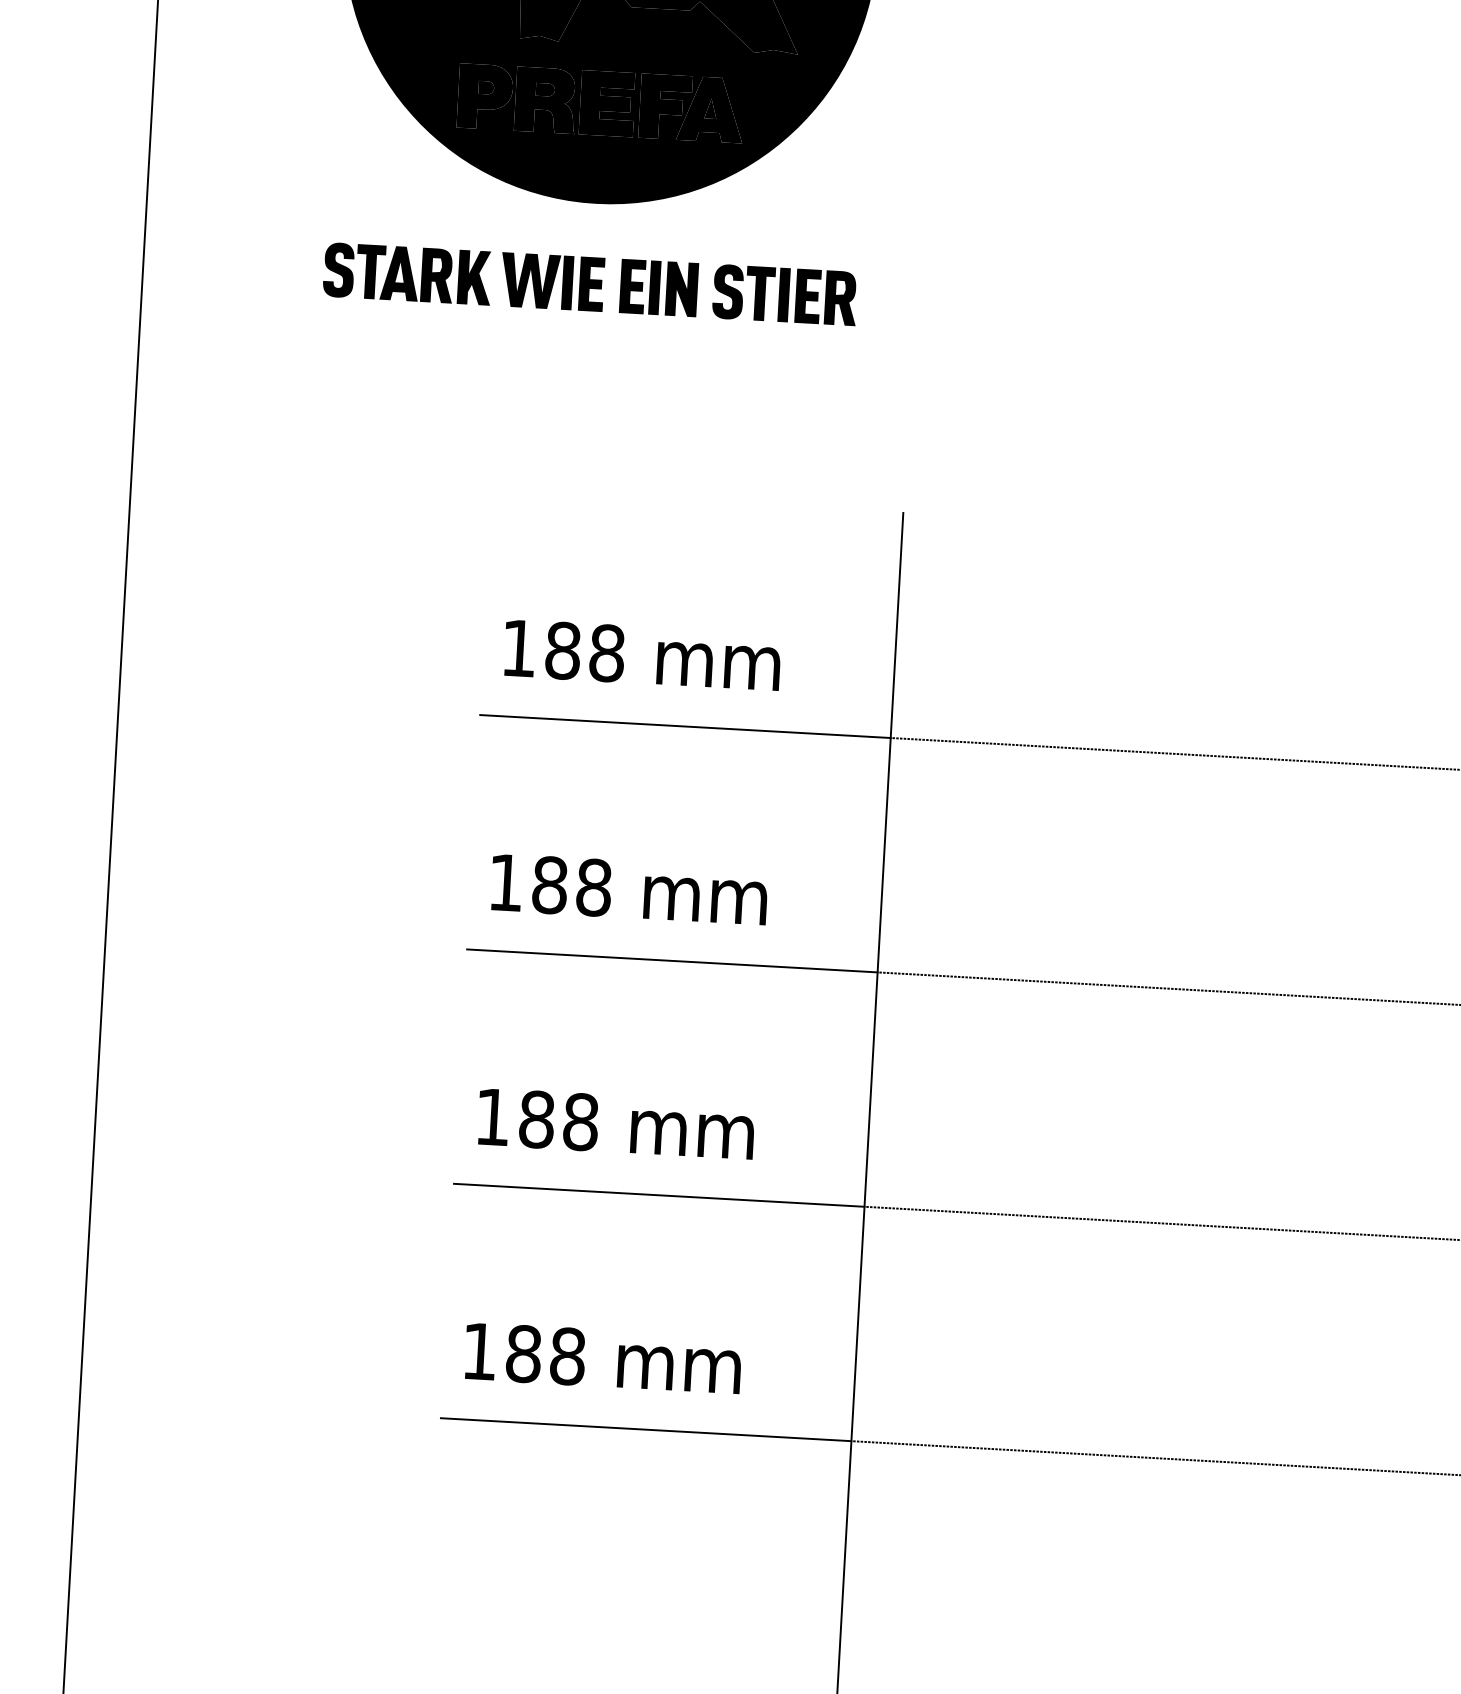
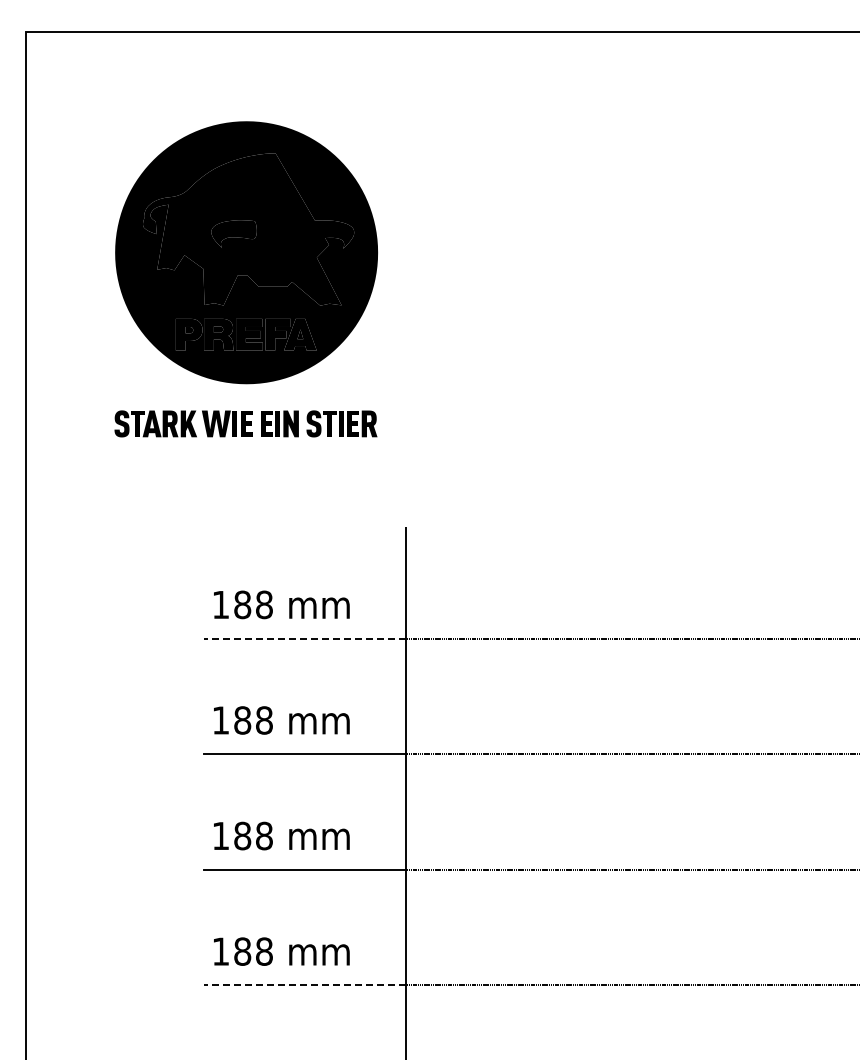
line: (684, 726) -> (304, 638), solid -> dashed
line: (645, 1429) -> (304, 985), solid -> dashed

